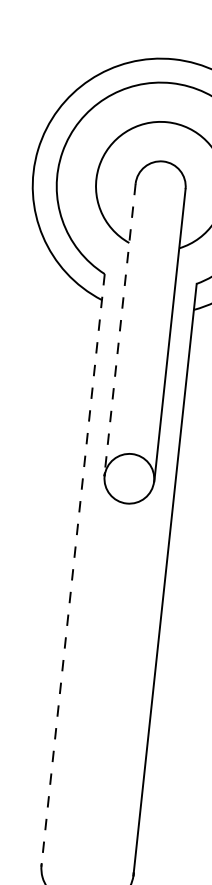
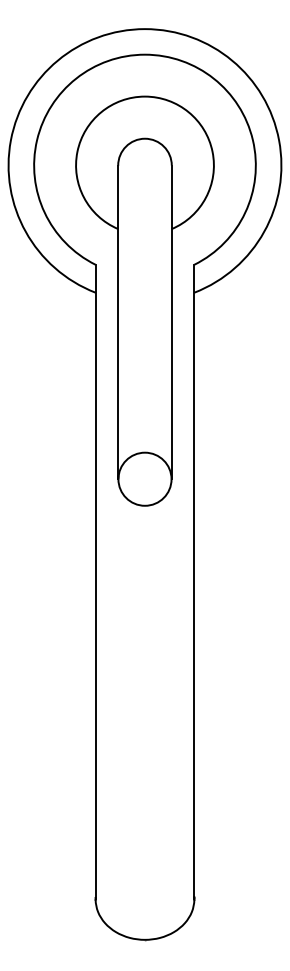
line: (120, 330) -> (118, 322), dashed -> solid
line: (72, 570) -> (95, 582), dashed -> solid

